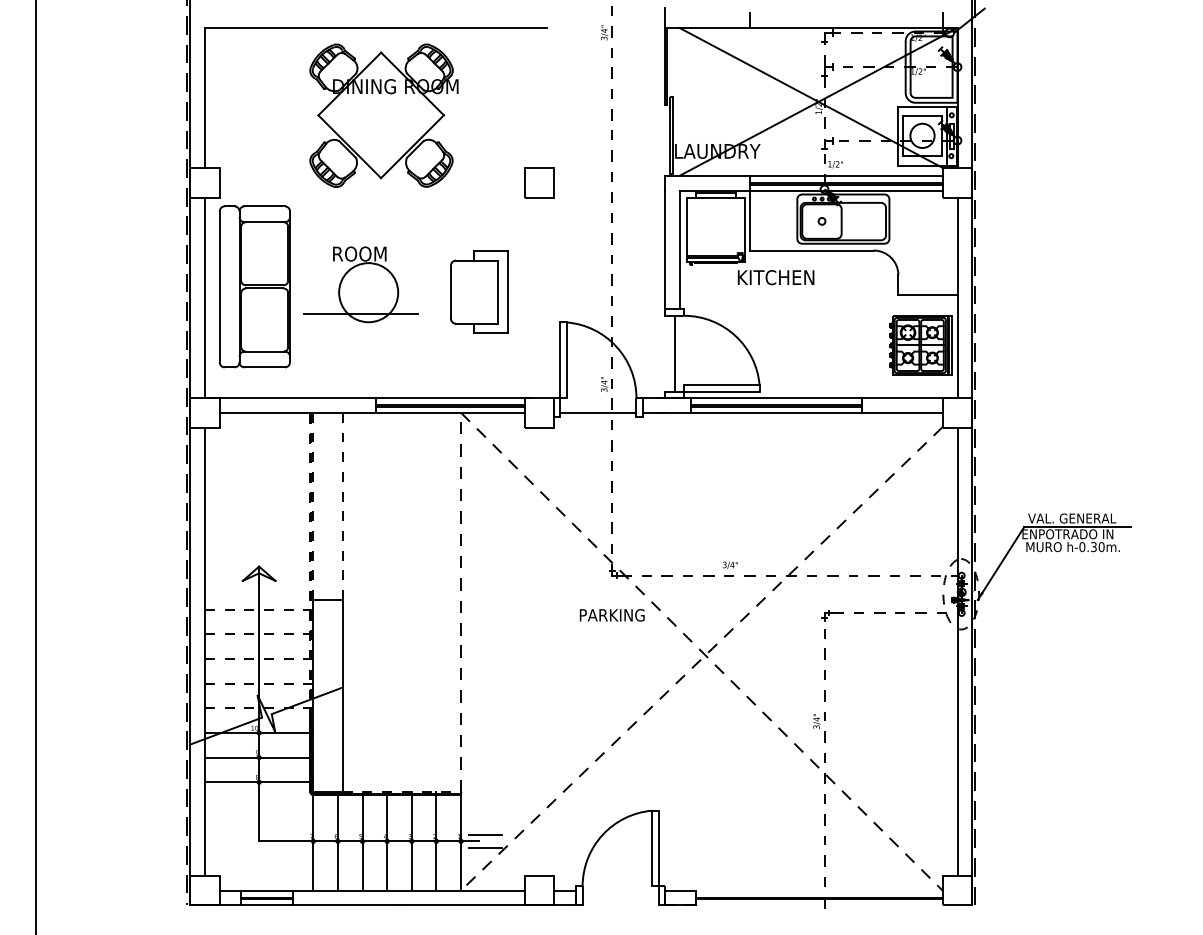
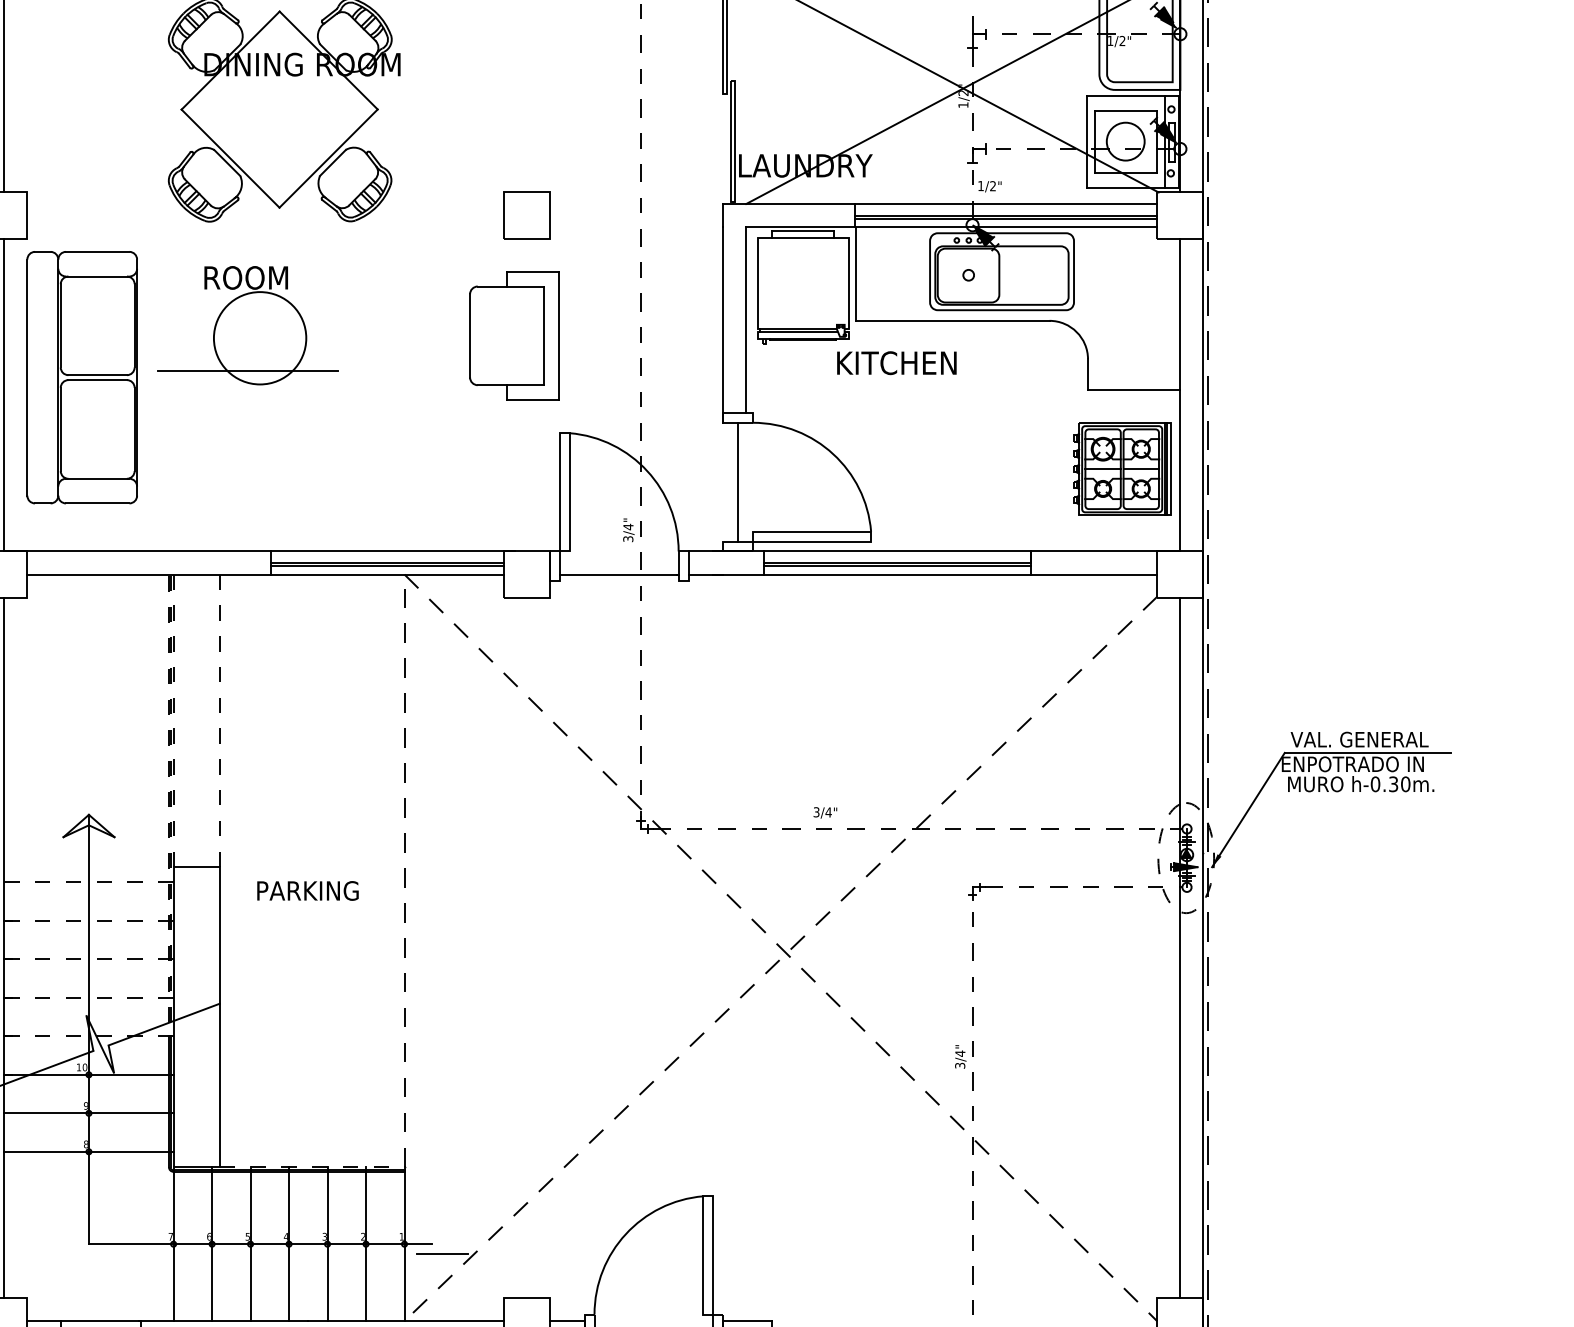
part: (360, 284) -> (247, 325), moved
part: (479, 291) -> (514, 334), moved
text: (611, 615) -> (306, 891), moved
line: (484, 835) -> (441, 1235), removed

